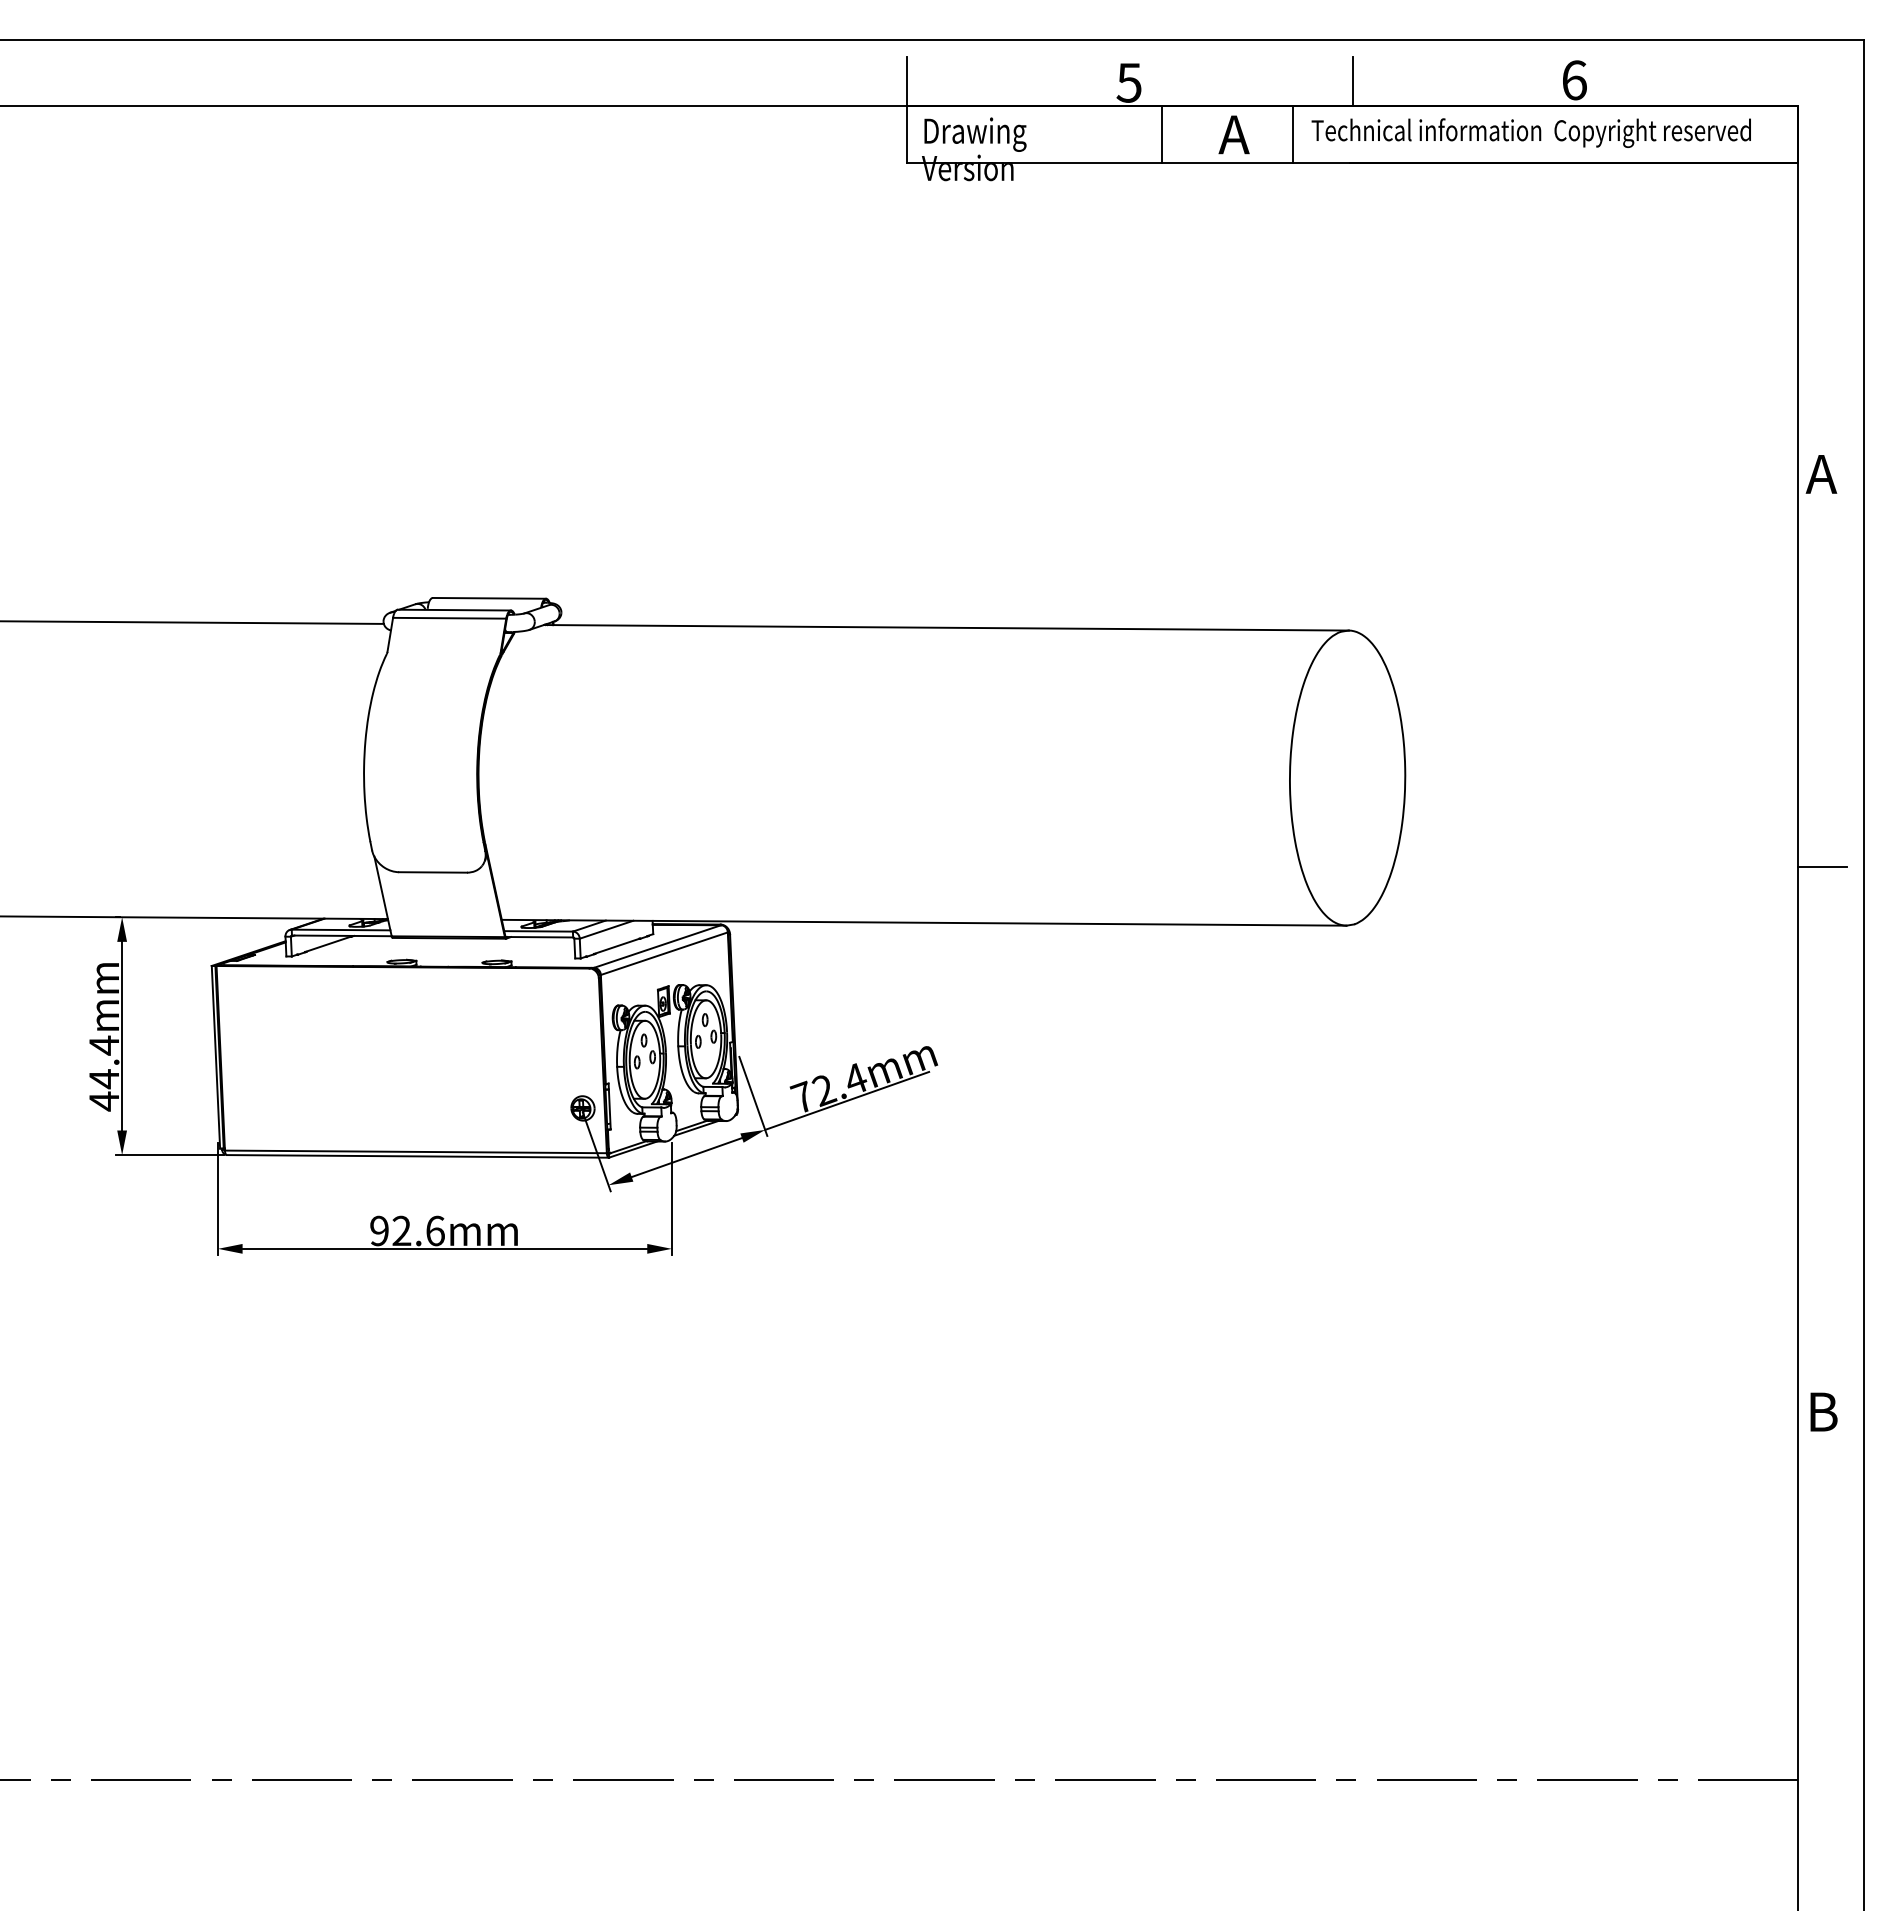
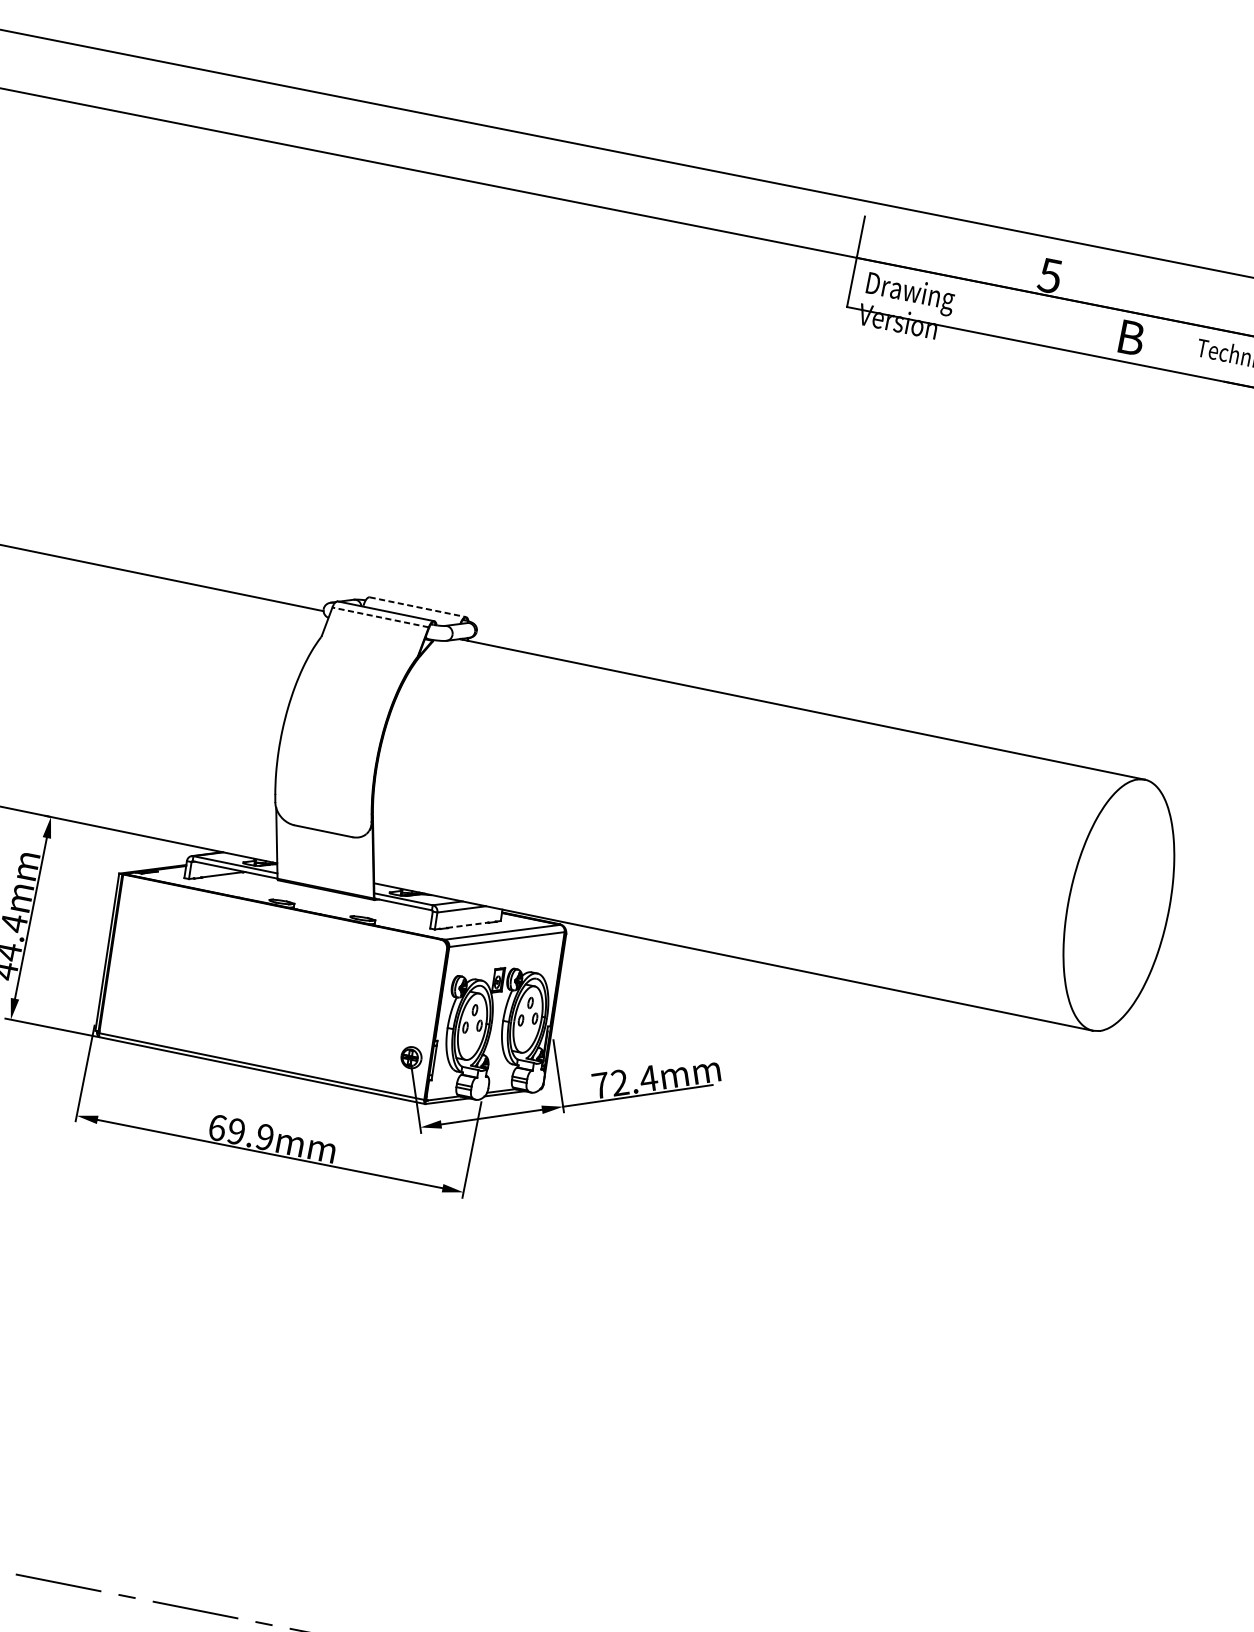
line: (1352, 81) -> (1240, 312), removed
line: (1162, 134) -> (1069, 325), removed
text: (1233, 134) -> (1130, 337), A -> B
line: (1293, 134) -> (1181, 347), removed
line: (489, 598) -> (417, 607), solid -> dashed
line: (449, 618) -> (380, 617), solid -> dashed
line: (617, 946) -> (468, 925), solid -> dashed
text: (407, 1230) -> (241, 1132), 92.6mm -> 69.9mm

